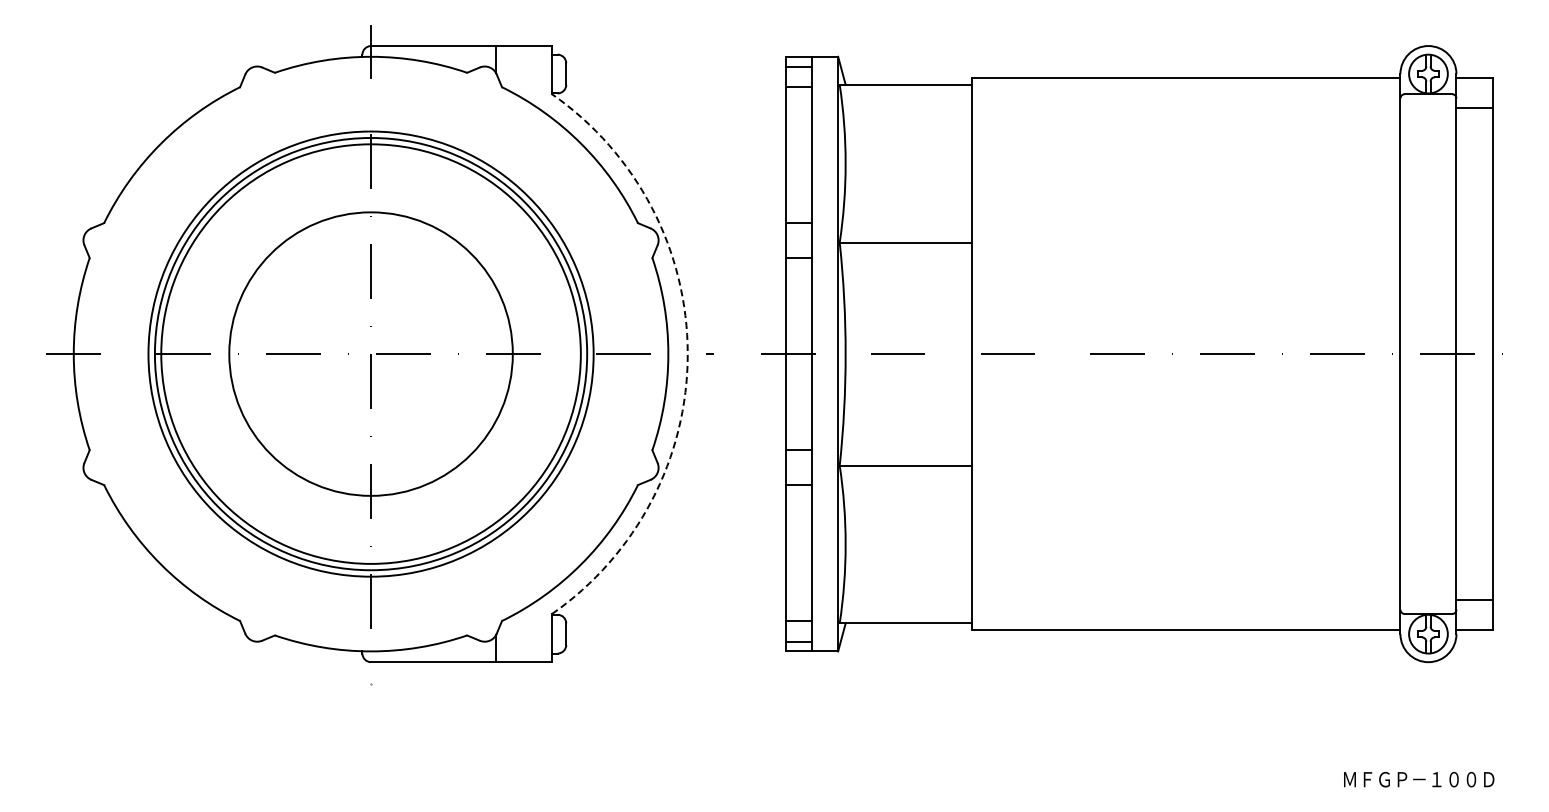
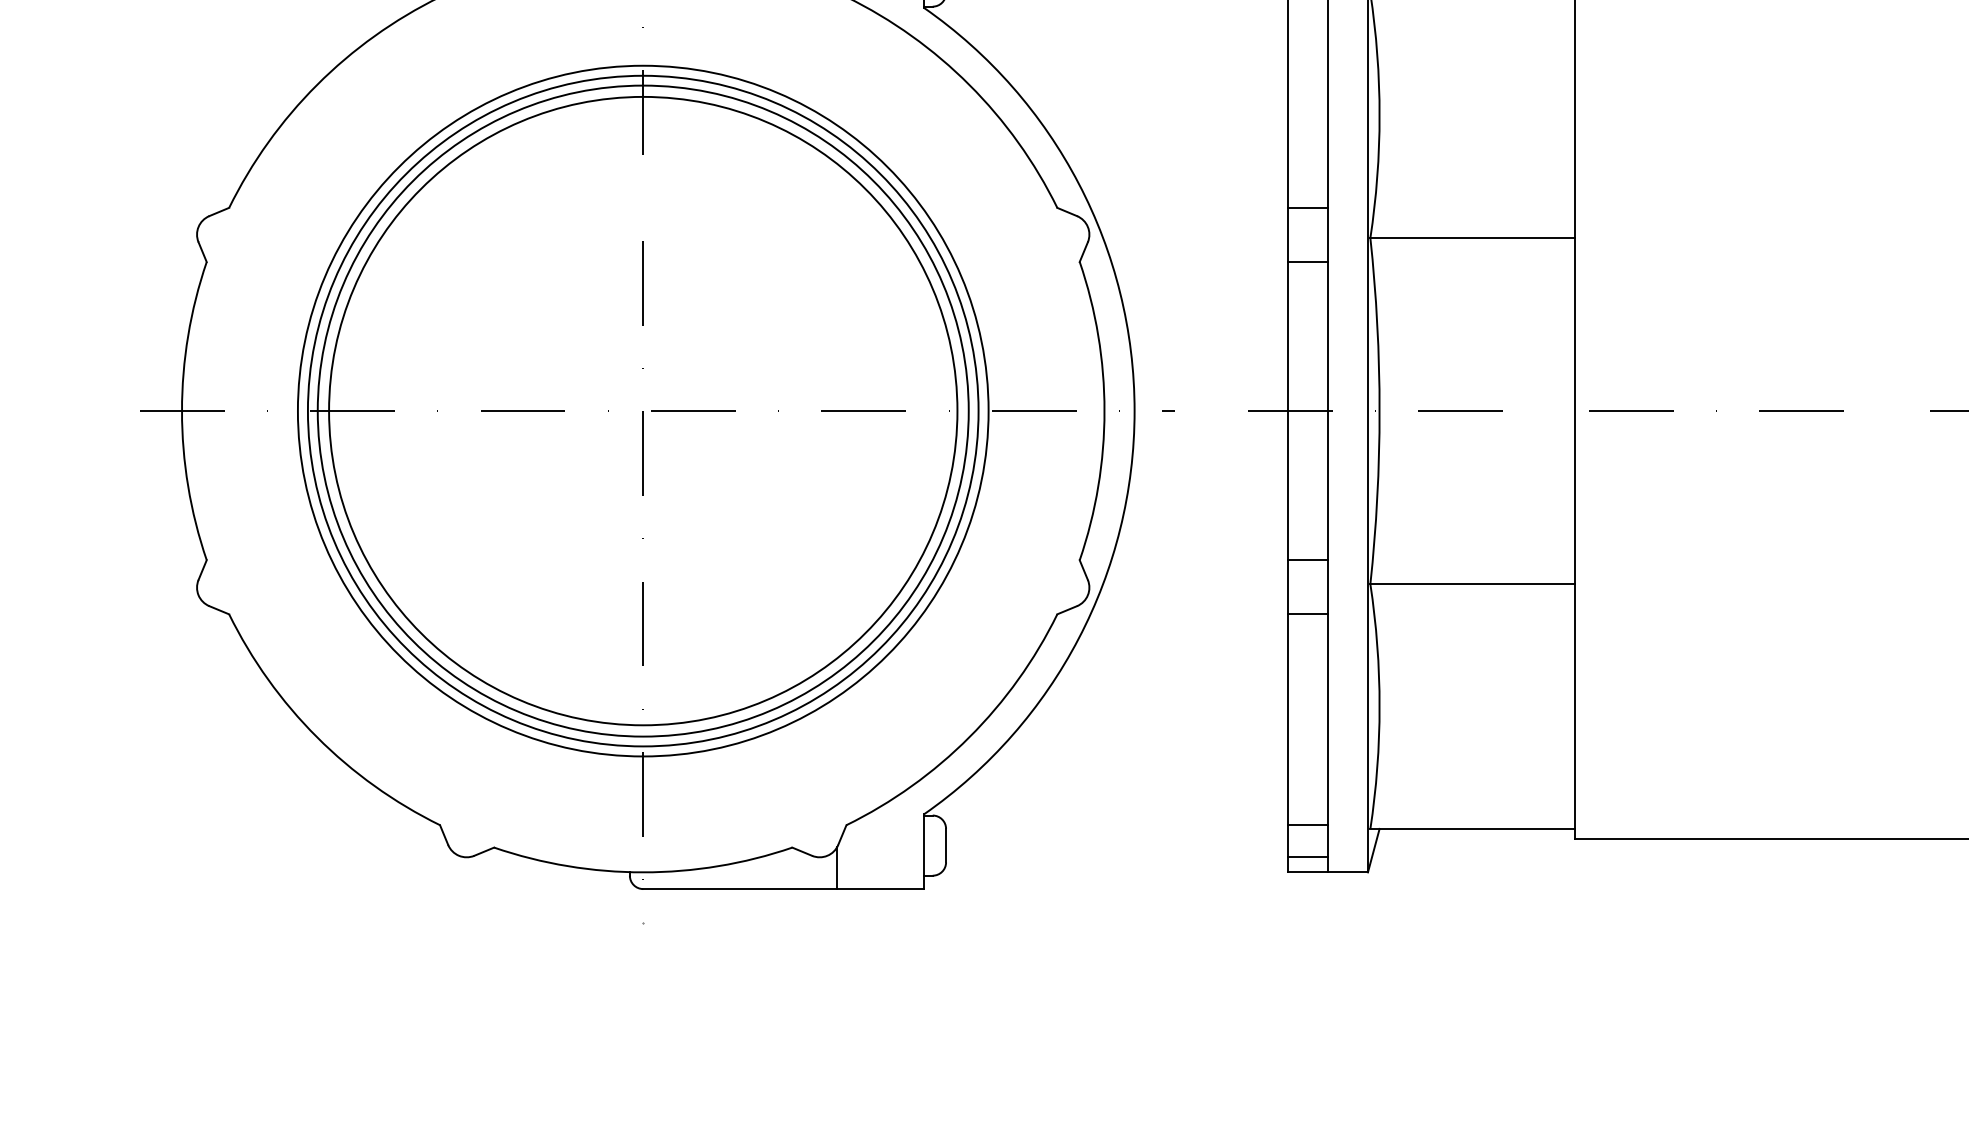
circle: (370, 353) -> (642, 410), size x1.43
arc: (687, 354) -> (1134, 411), dashed -> solid

